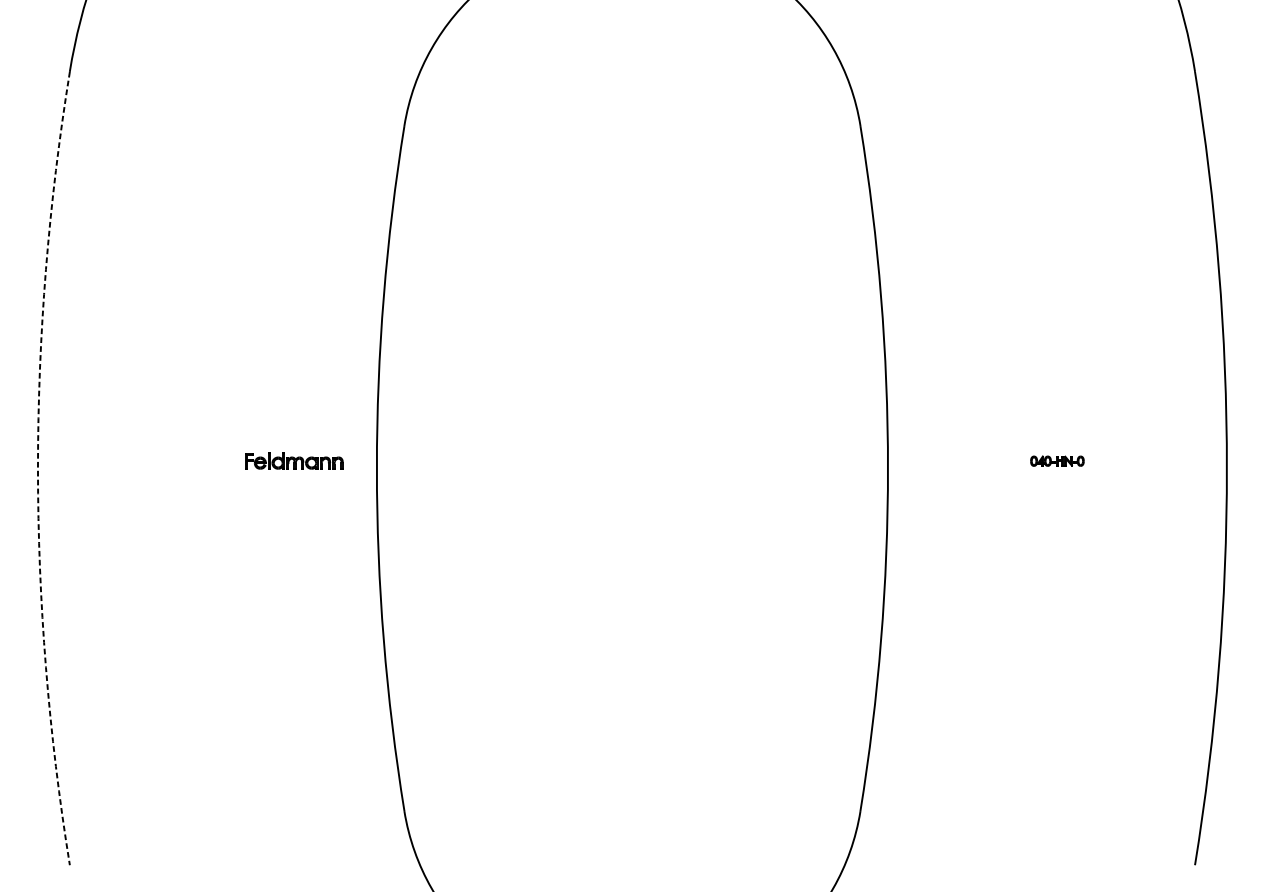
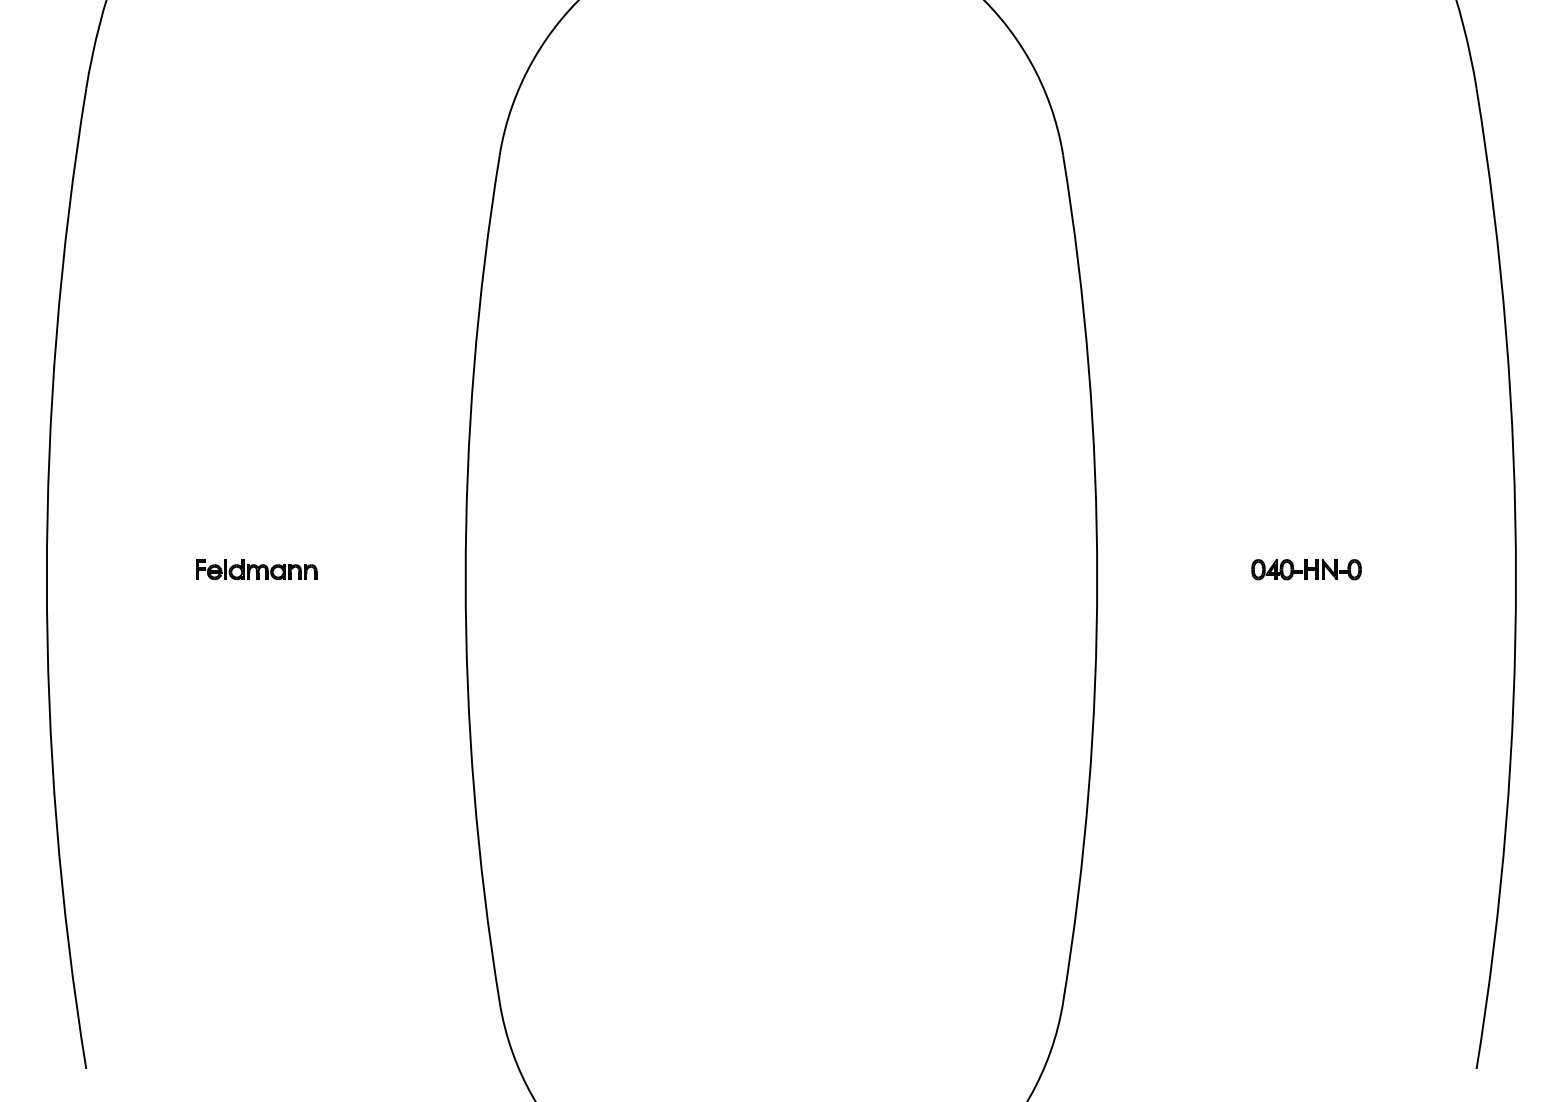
part: (294, 460) -> (256, 569), moved
part: (1057, 460) -> (1306, 569), size x1.67
arc: (37, 468) -> (46, 578), dashed -> solid

